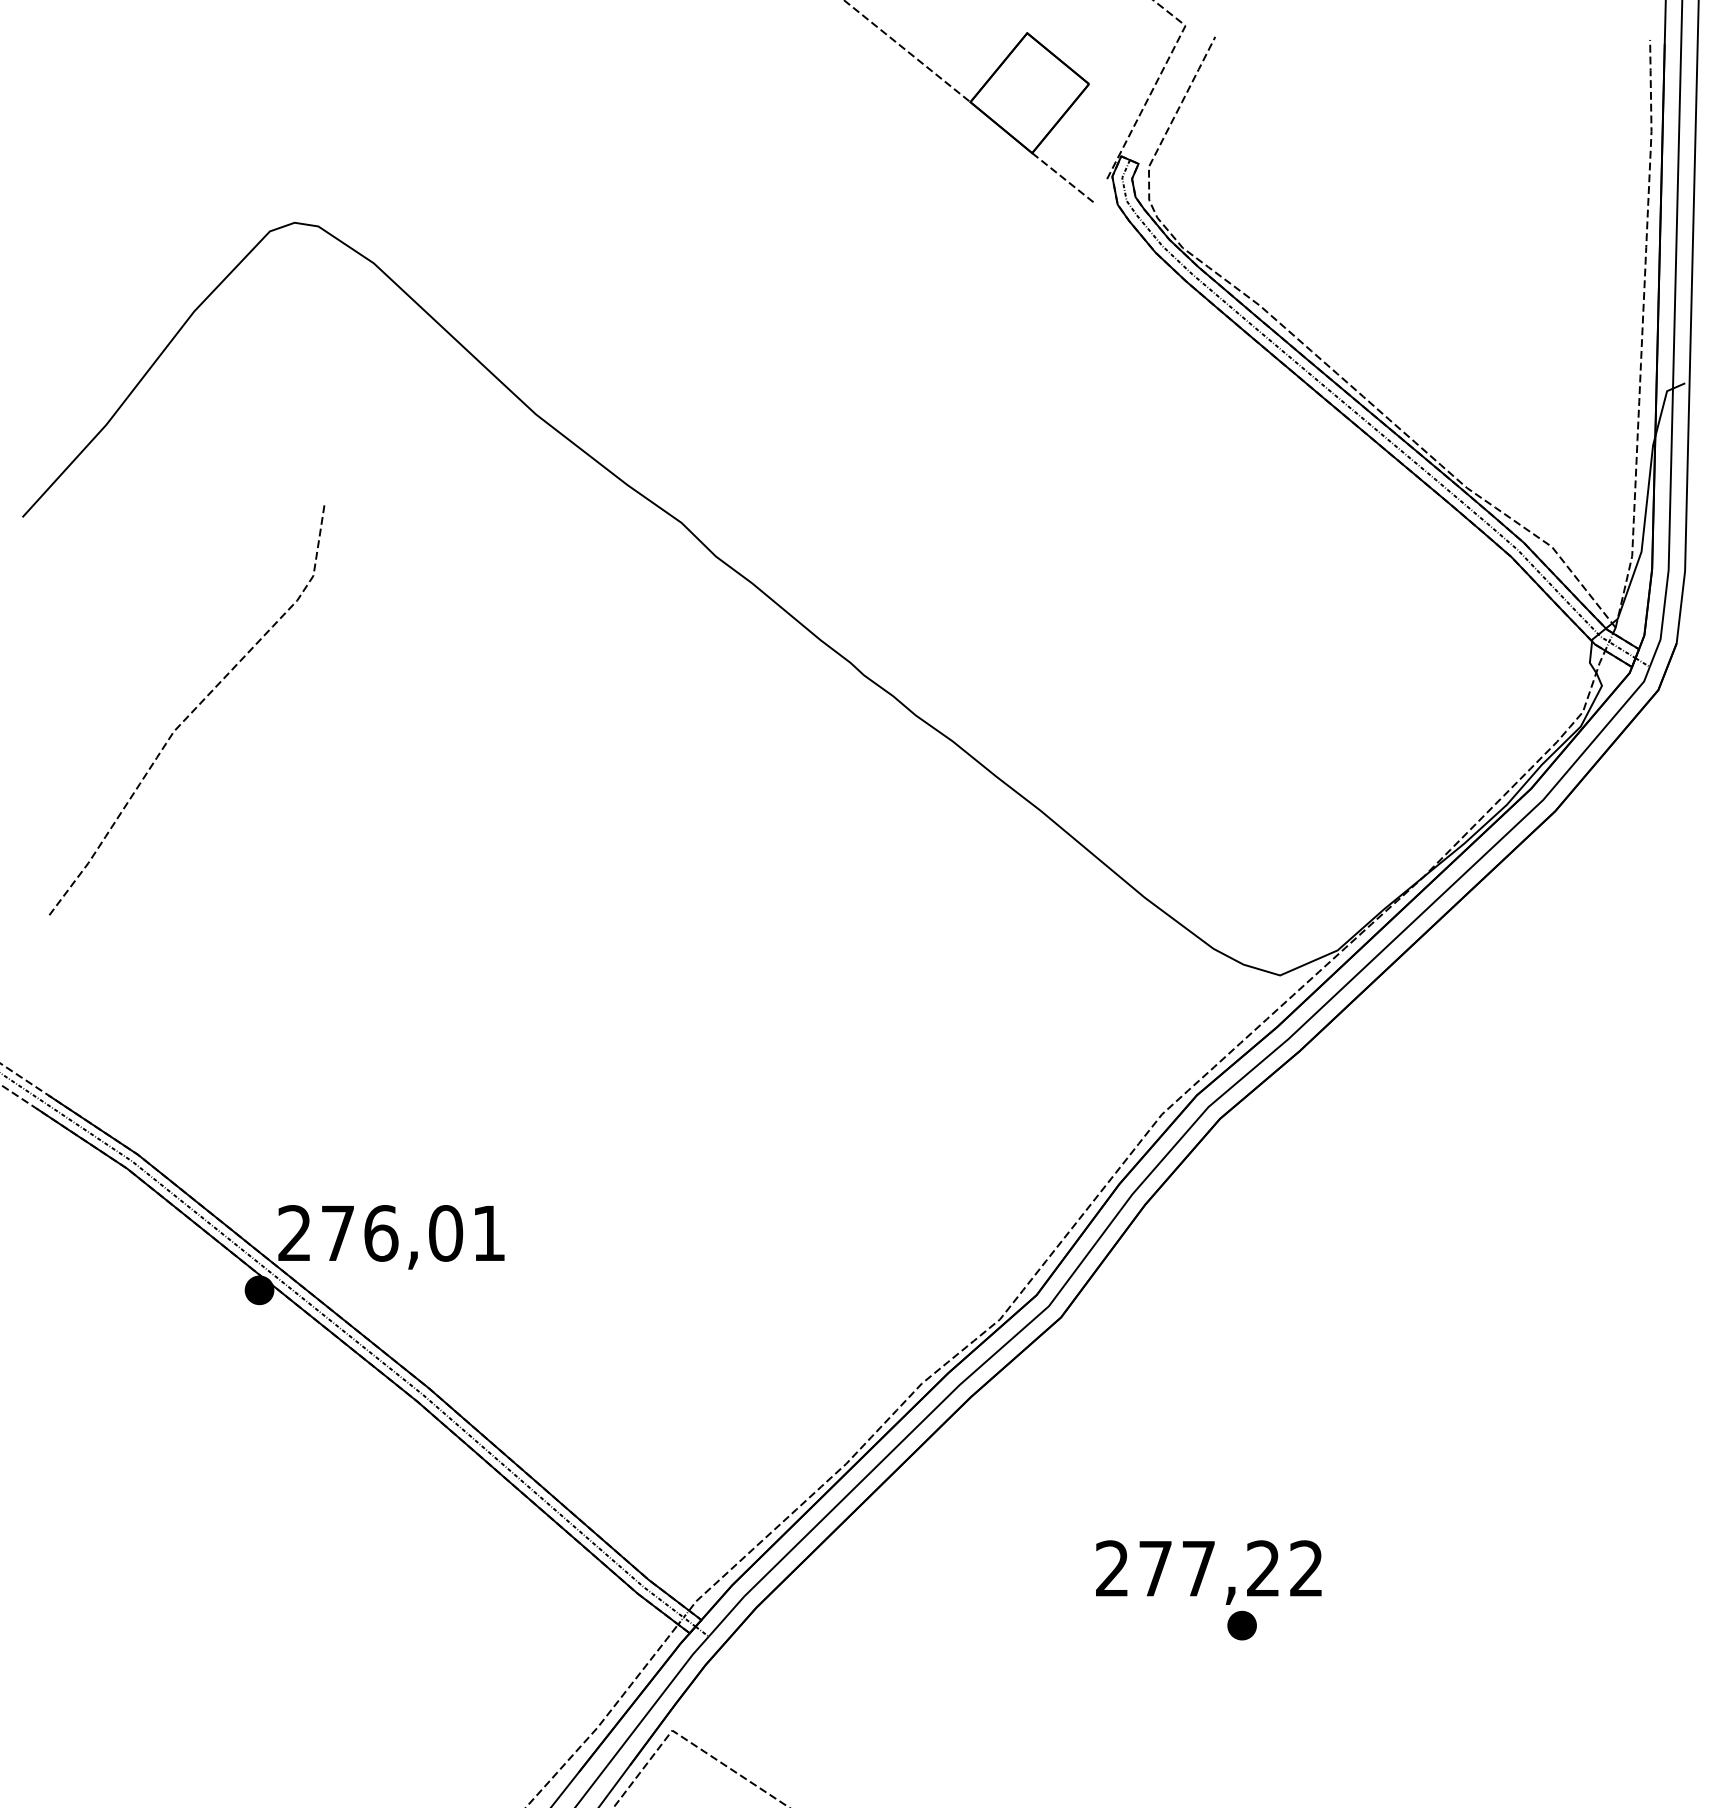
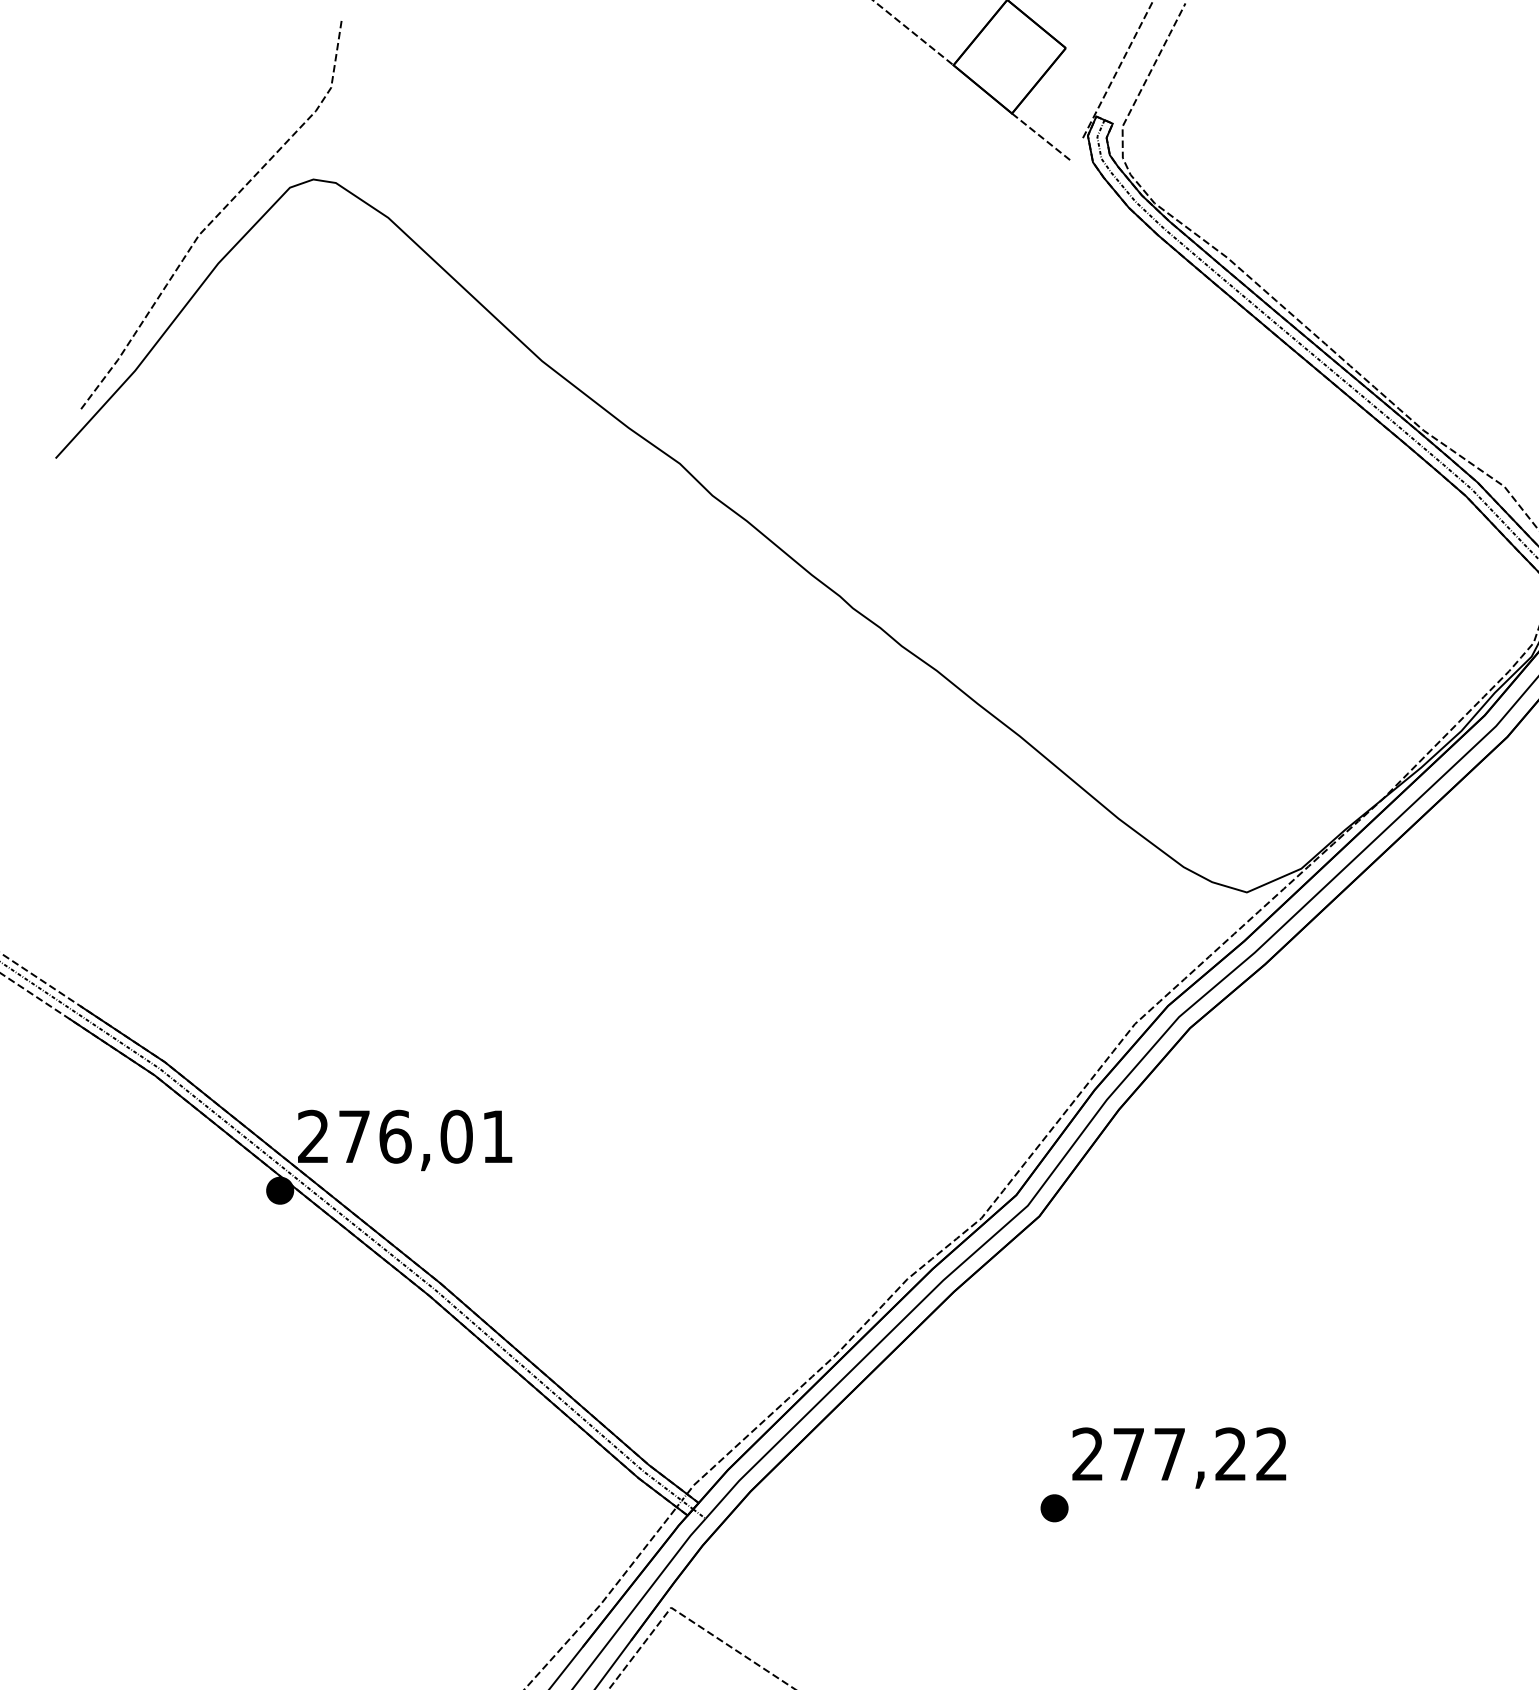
curve: (191, 711) -> (215, 216), moved
part: (1241, 1625) -> (1053, 1508), moved

